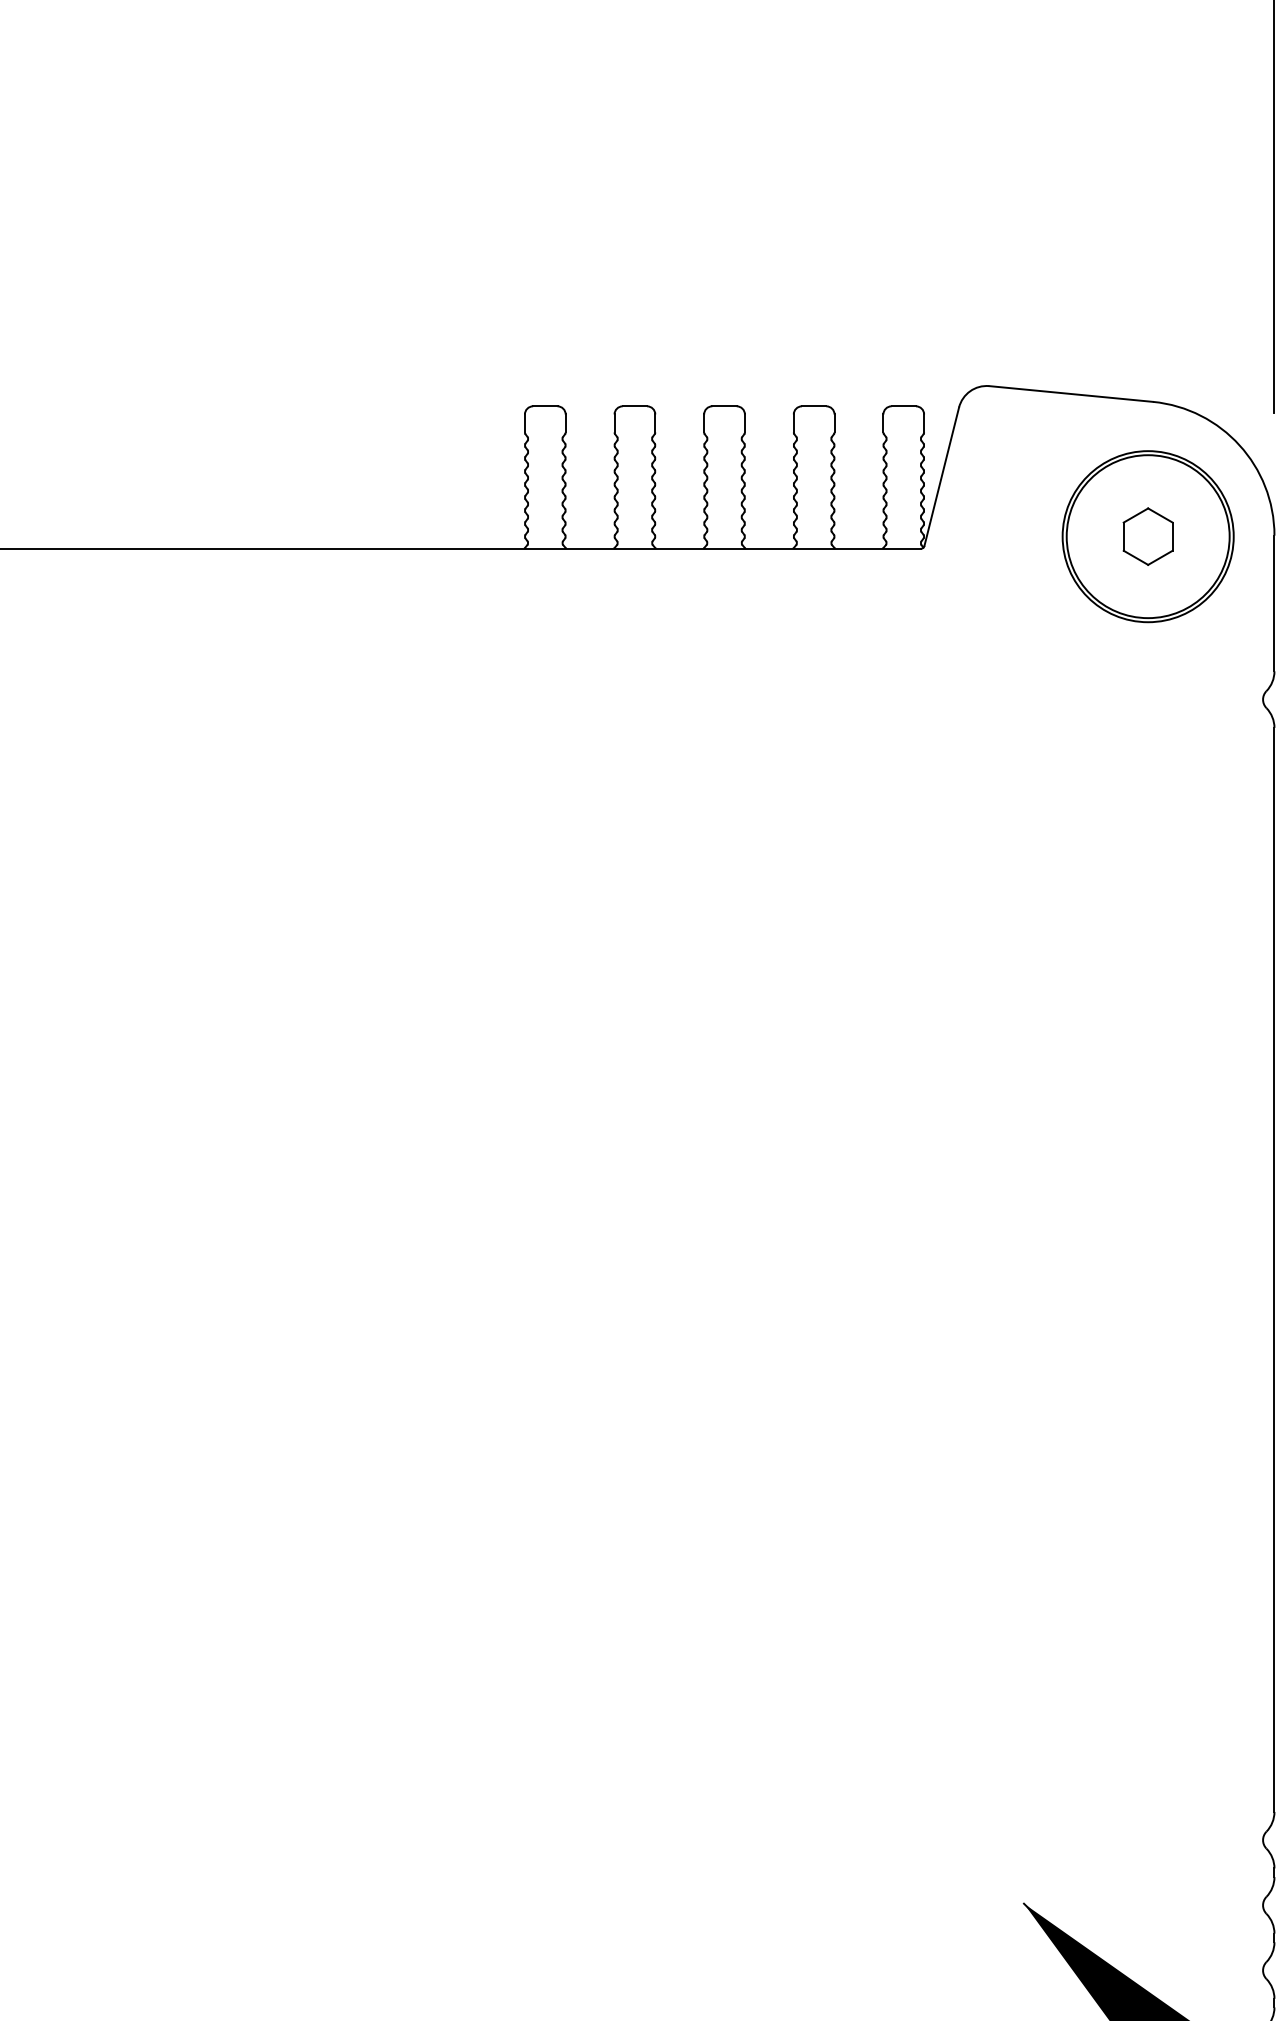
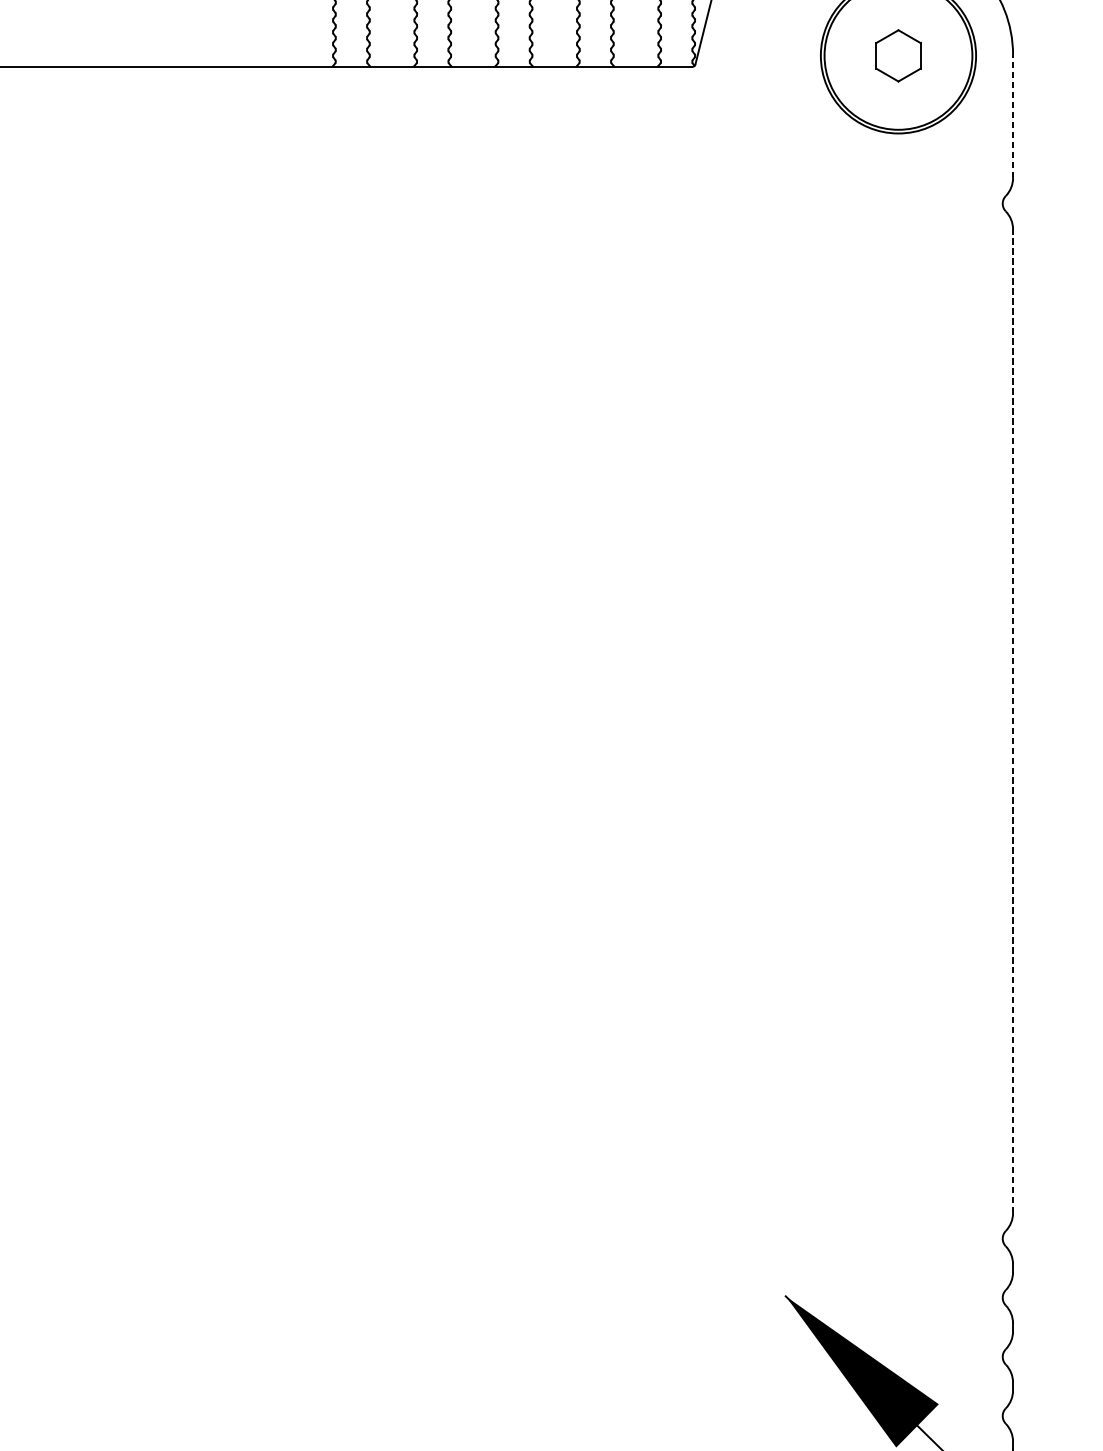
line: (1274, 603) -> (1013, 116), solid -> dashed
line: (1274, 1269) -> (1013, 720), solid -> dashed

